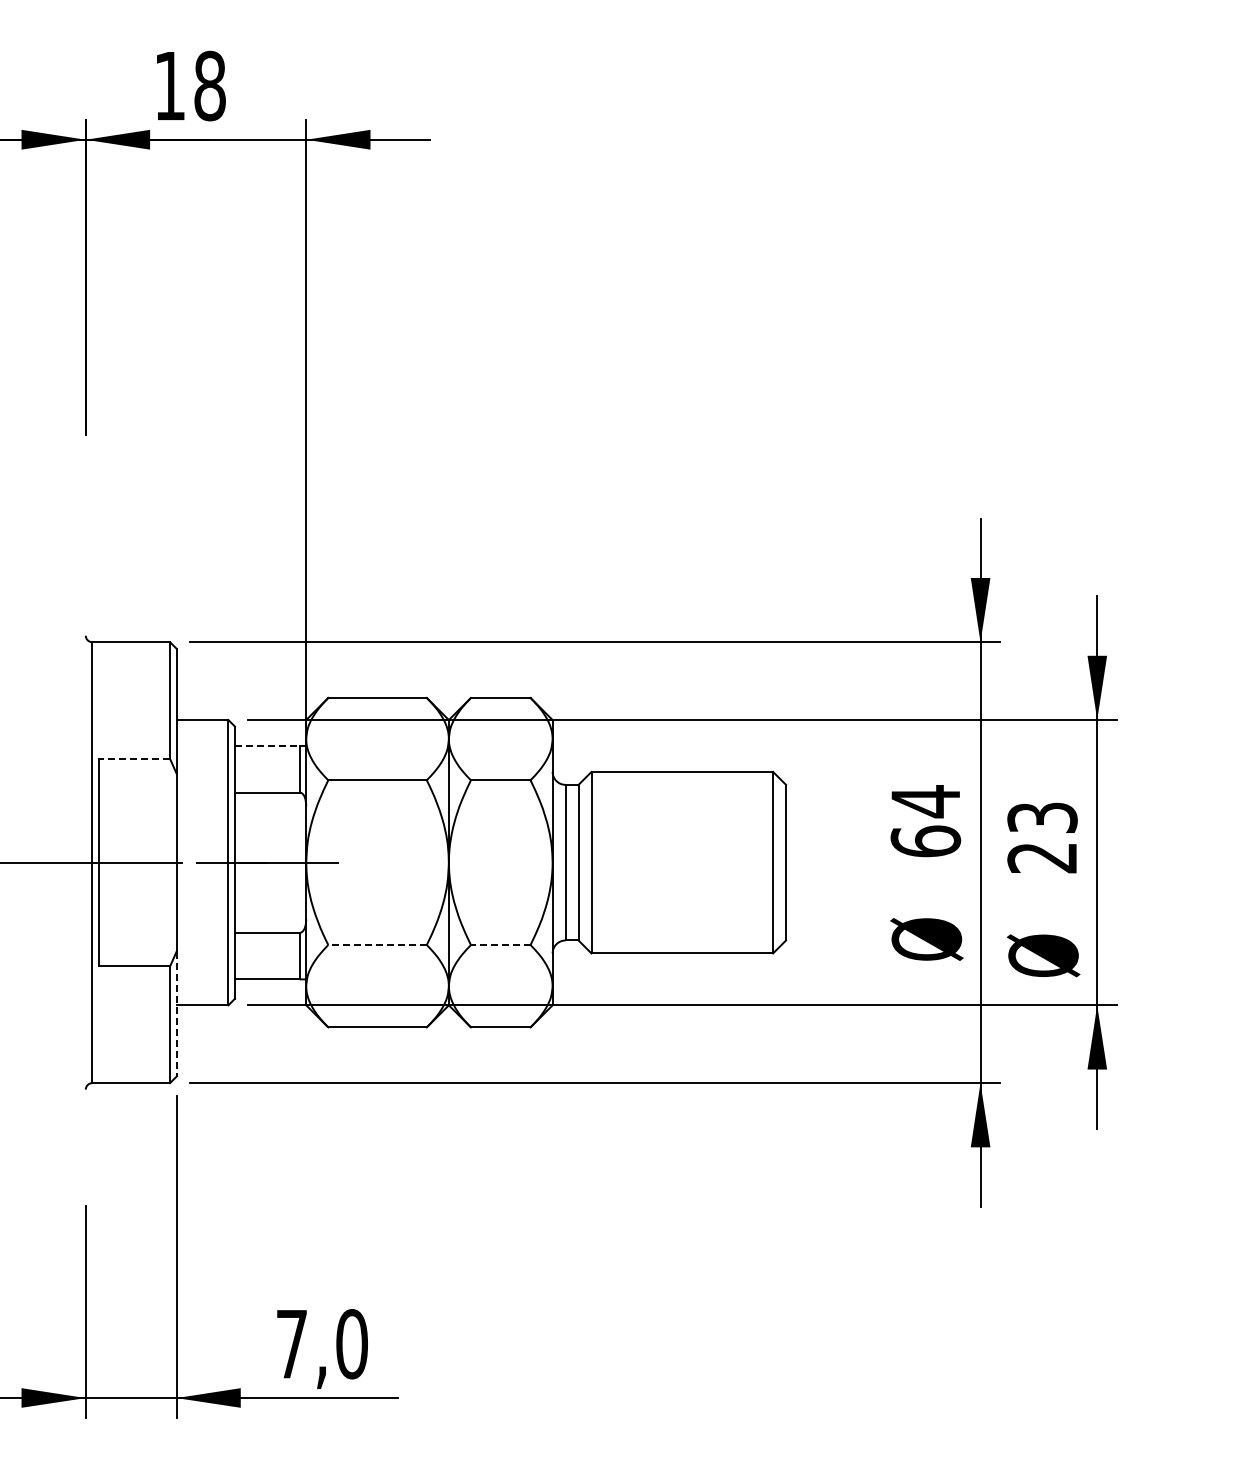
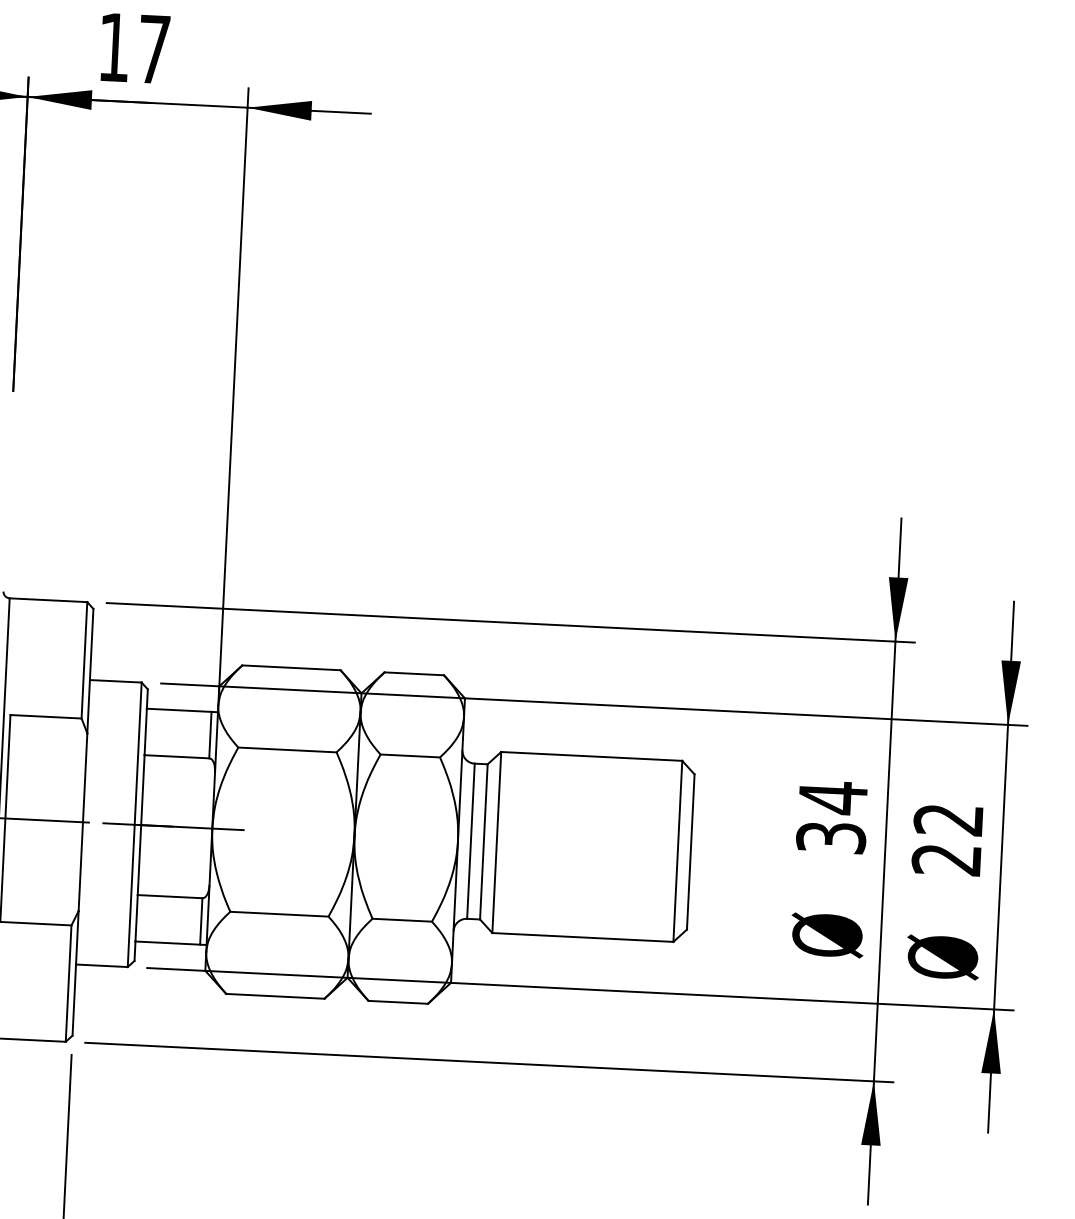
text: (209, 85) -> (153, 48), 18 -> 17
line: (267, 745) -> (179, 709), dashed -> solid
line: (134, 758) -> (46, 716), dashed -> solid
text: (1042, 817) -> (948, 819), 23 -> 22
text: (925, 841) -> (830, 837), 64 -> 34
line: (377, 945) -> (279, 914), dashed -> solid
line: (500, 945) -> (401, 920), dashed -> solid
line: (176, 1014) -> (75, 973), dashed -> solid

